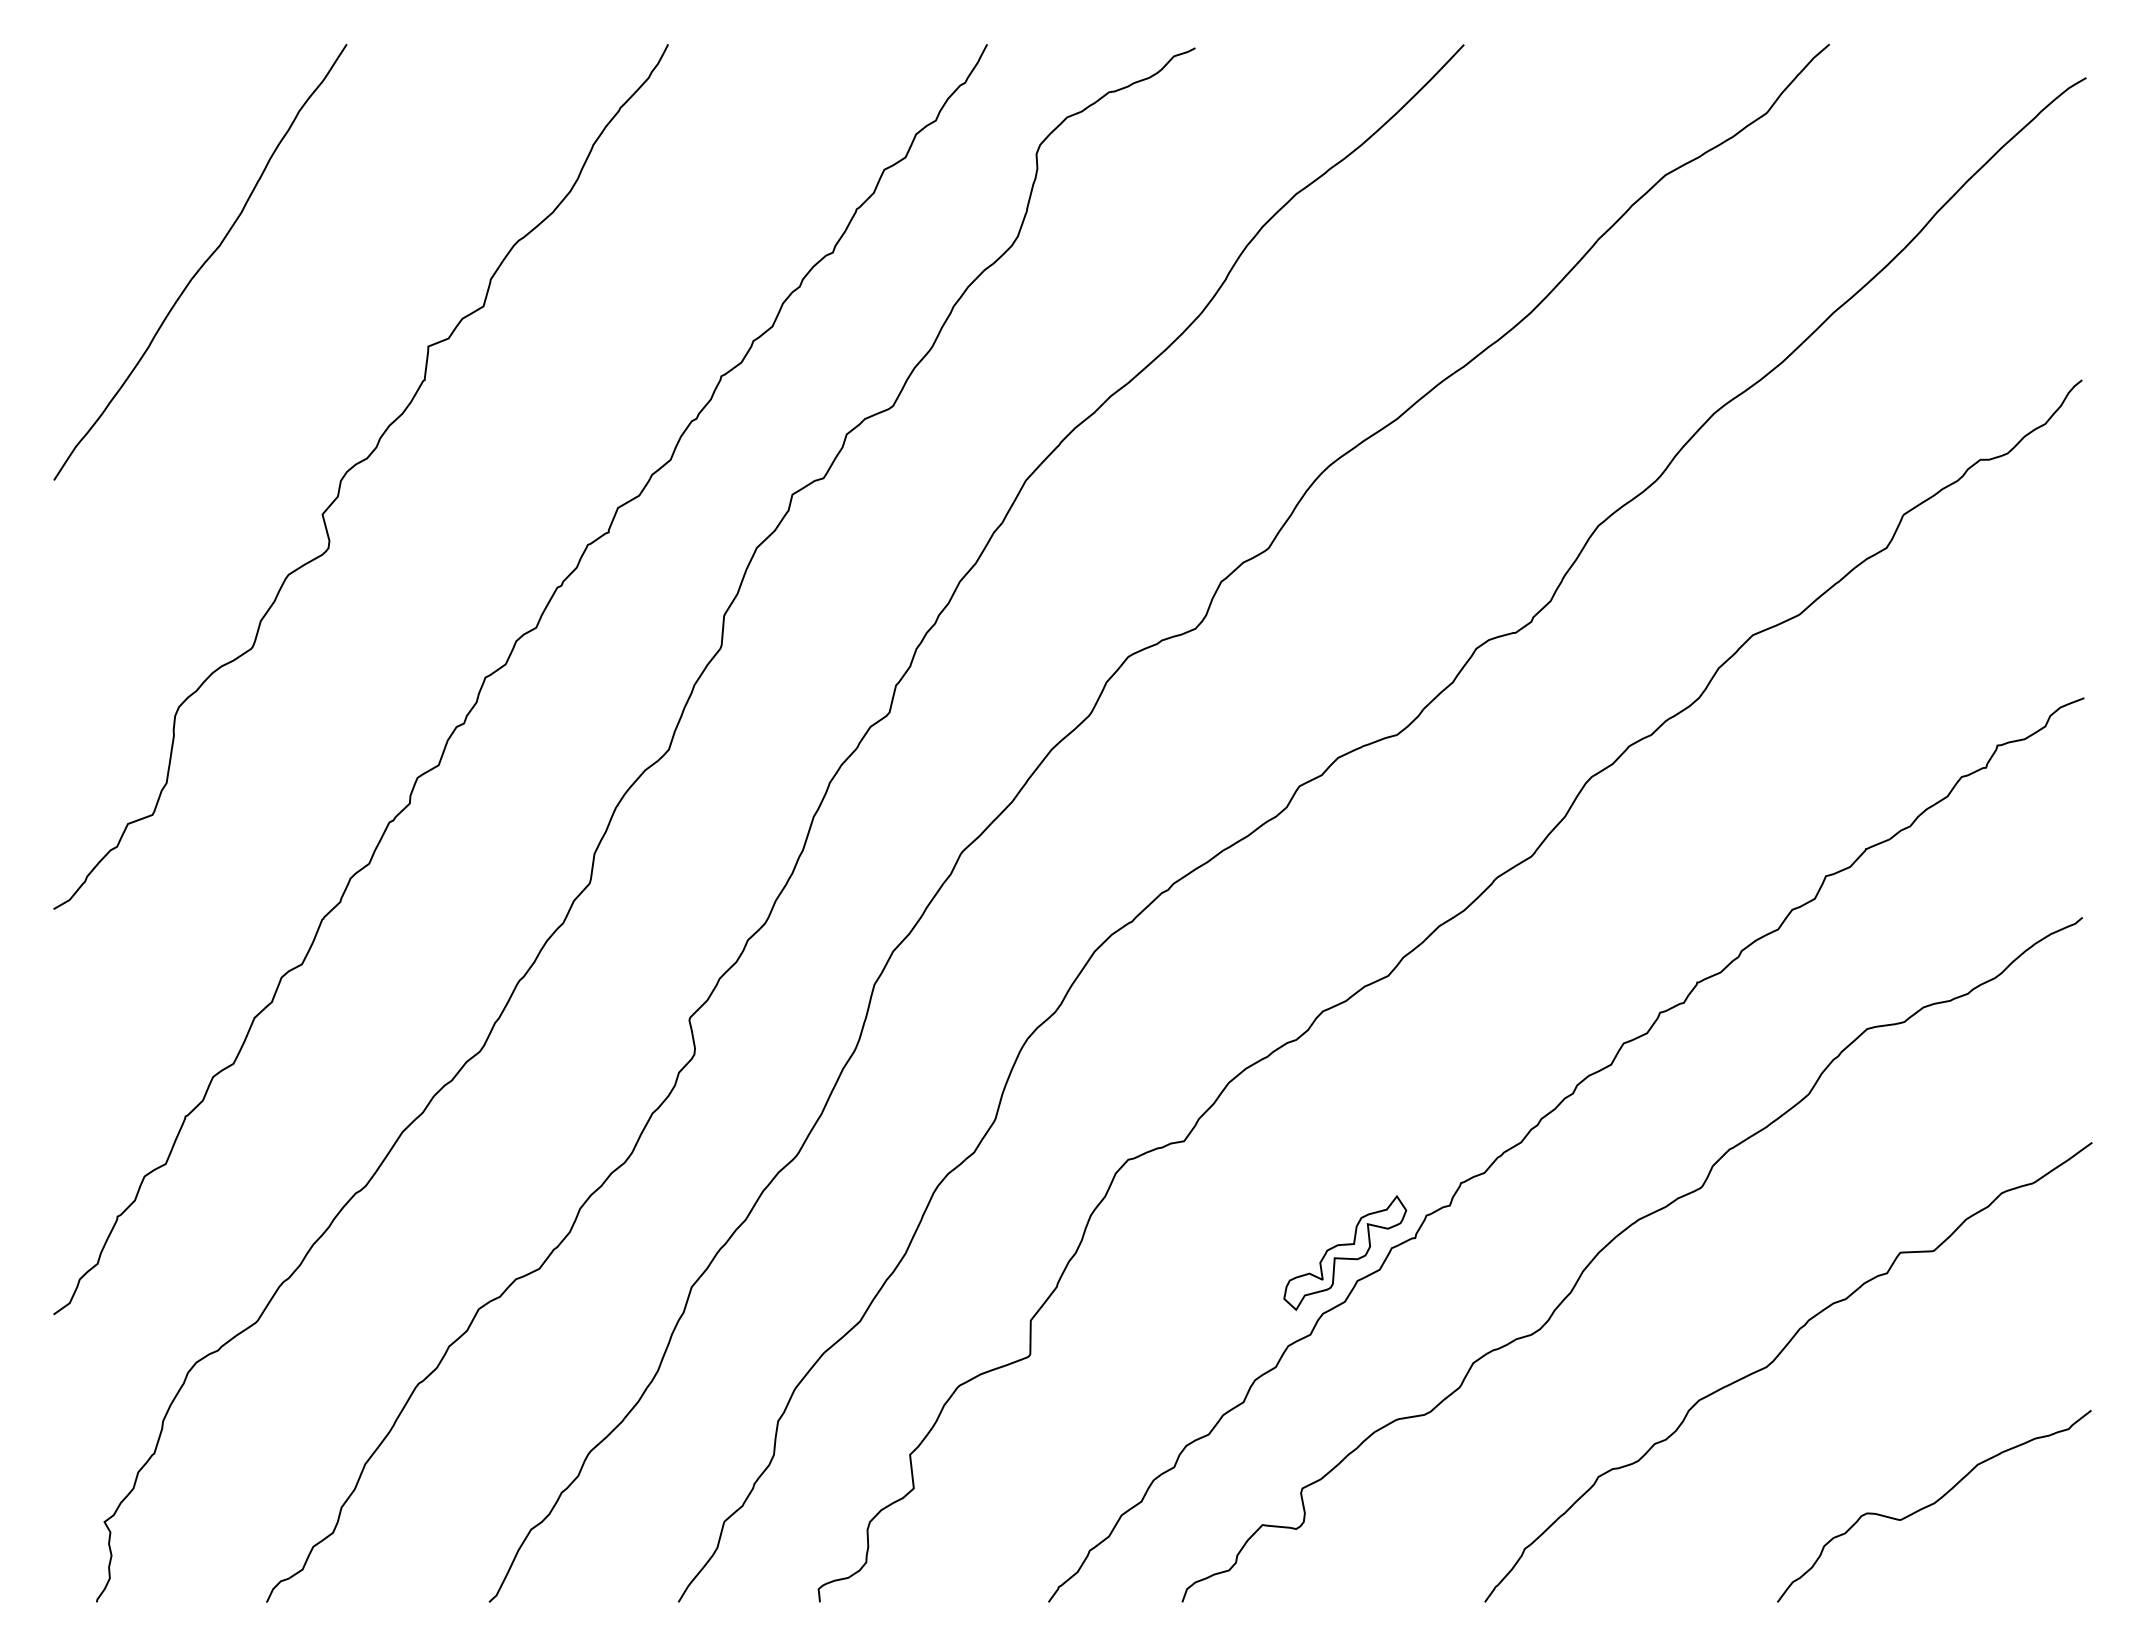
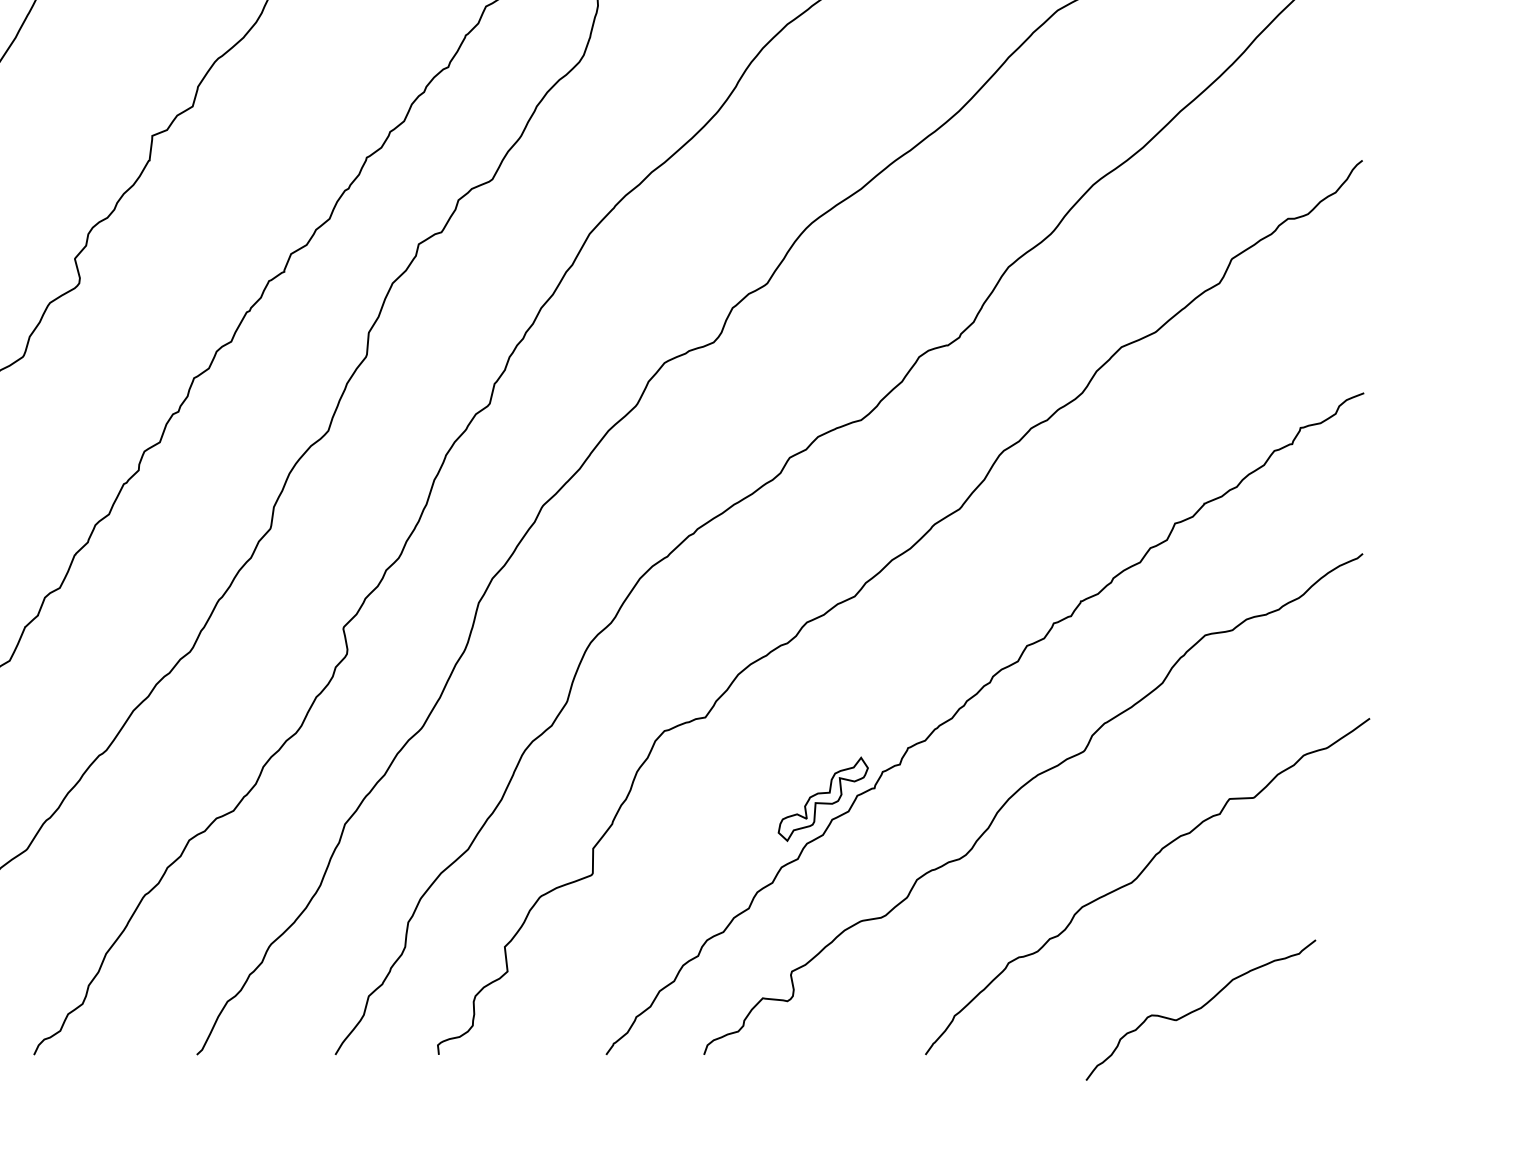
curve: (1934, 1504) -> (1201, 1008), moved

